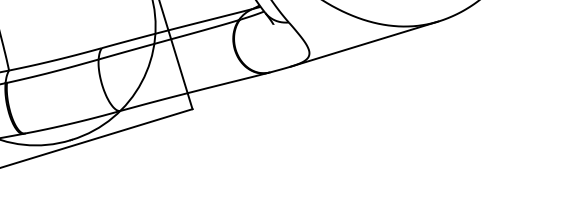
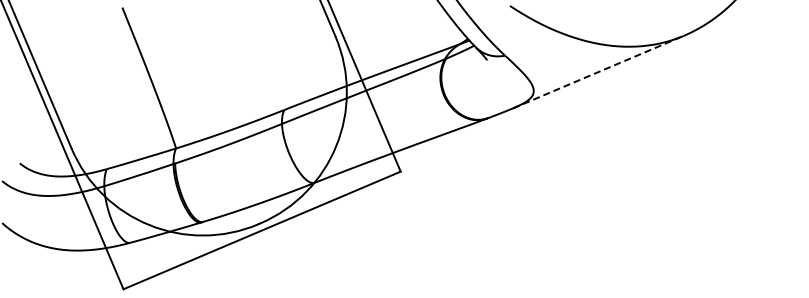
line: (364, 44) -> (598, 72), solid -> dashed

